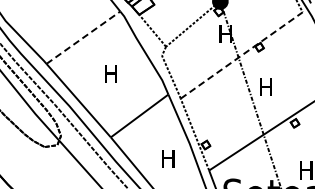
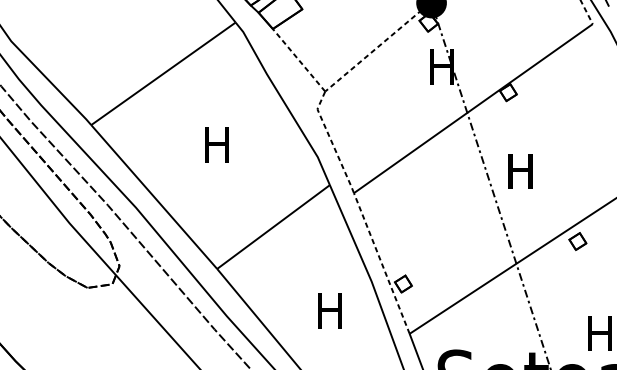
line: (83, 37) -> (163, 73), dashed -> solid
line: (241, 55) -> (472, 108), dashed -> solid

